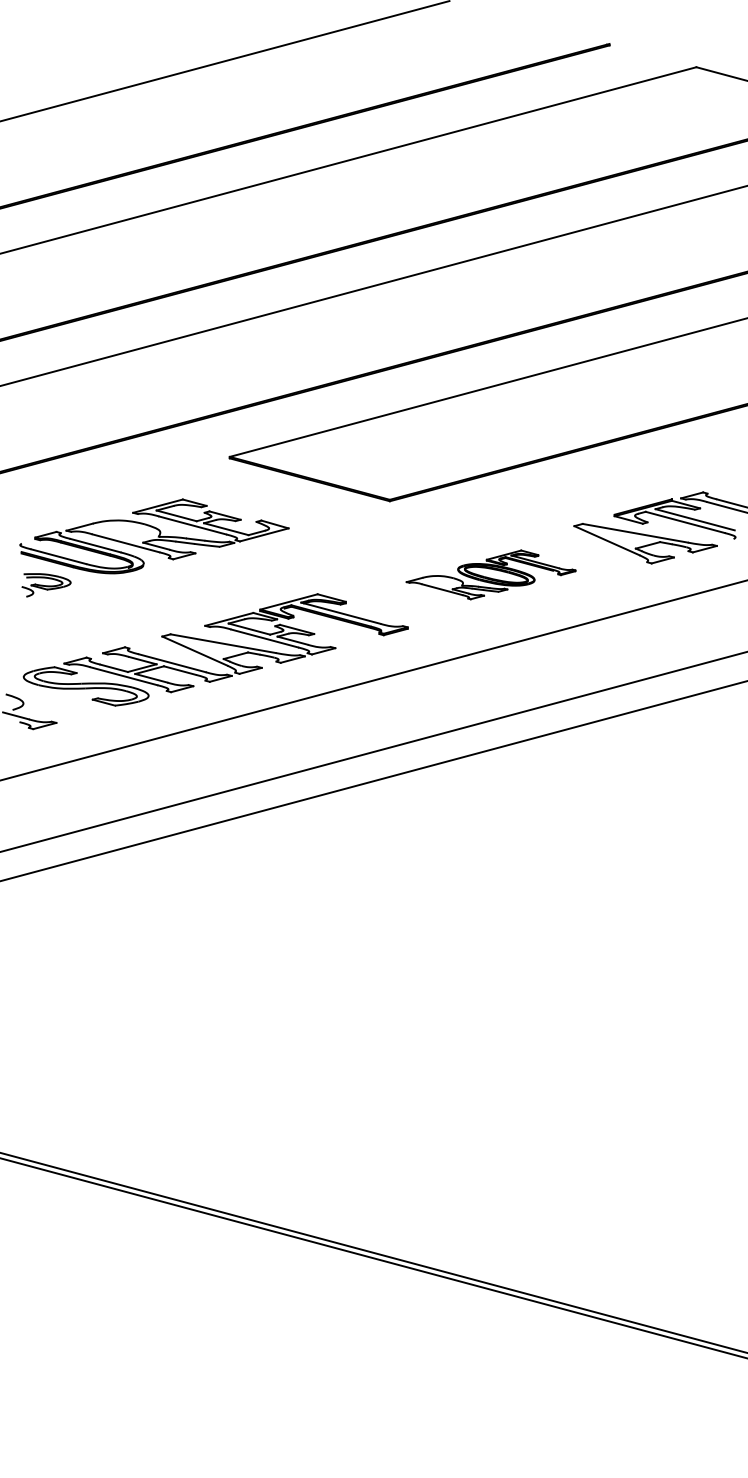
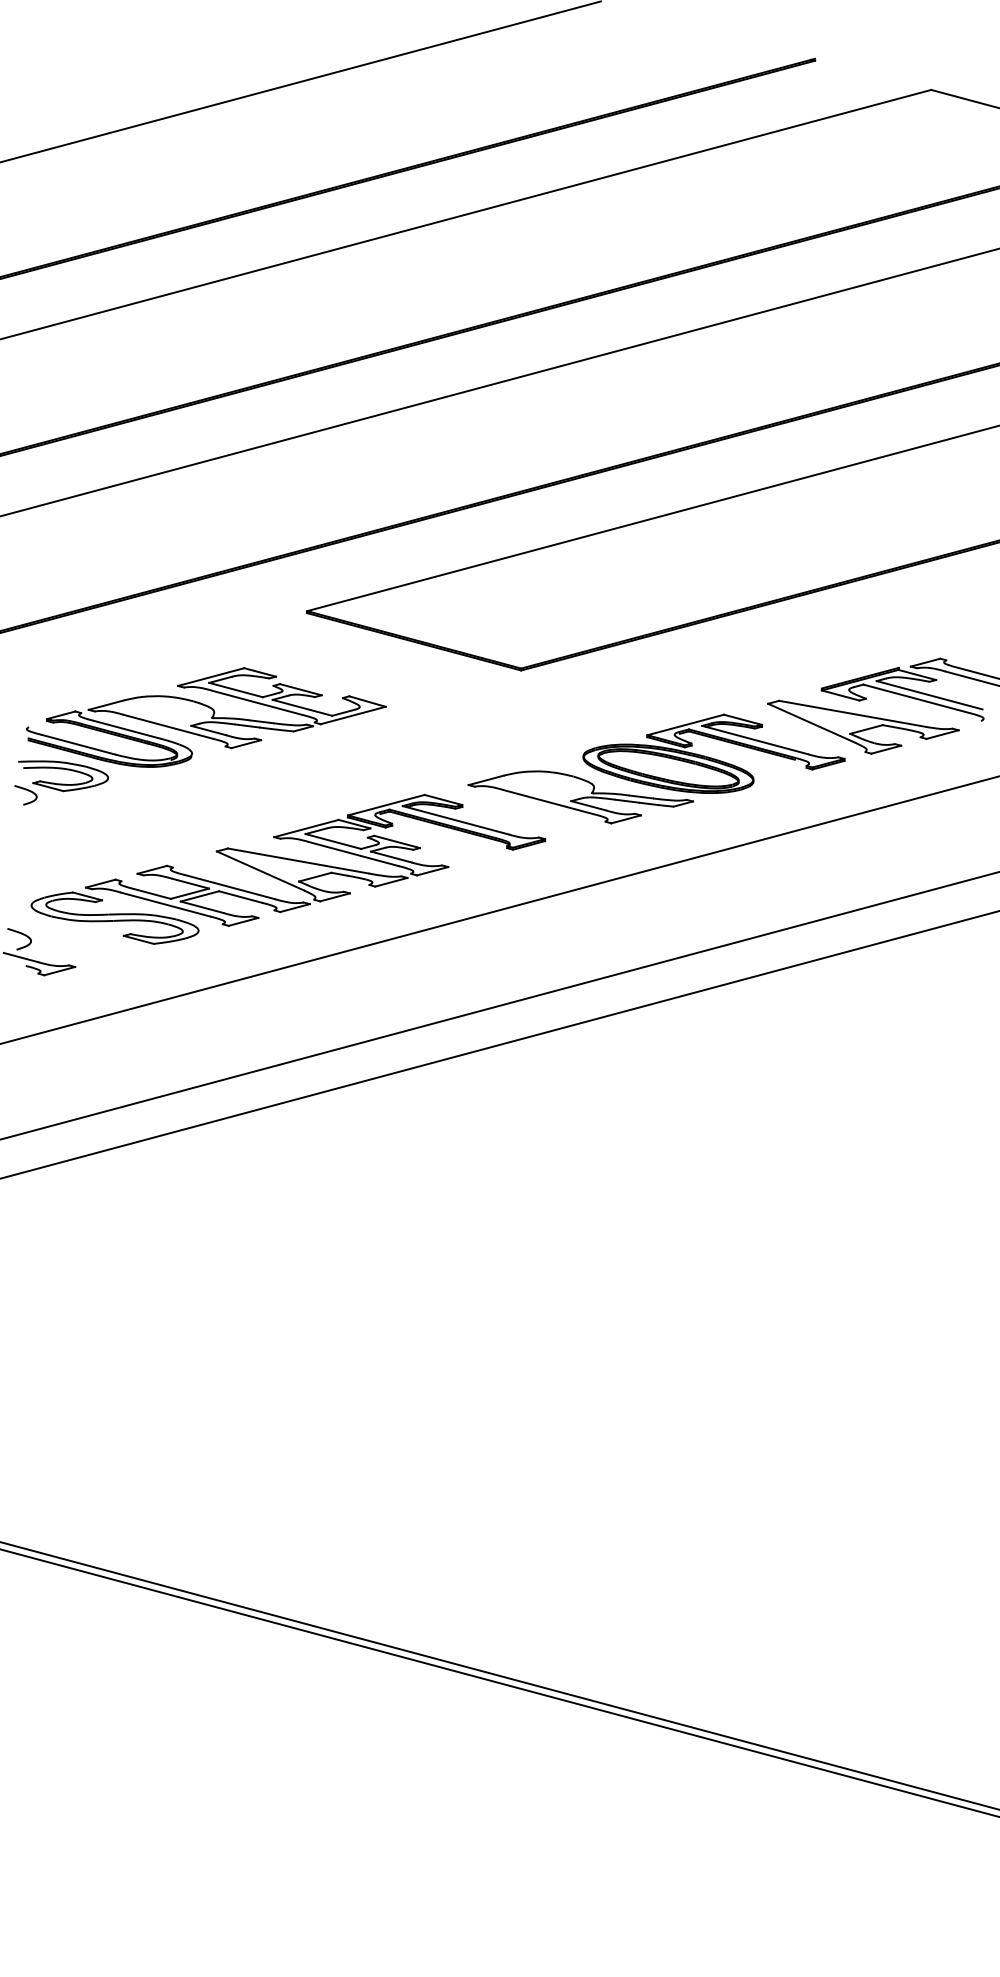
part: (490, 574) -> (656, 768), size x1.67
part: (46, 584) -> (61, 782), size x1.43

